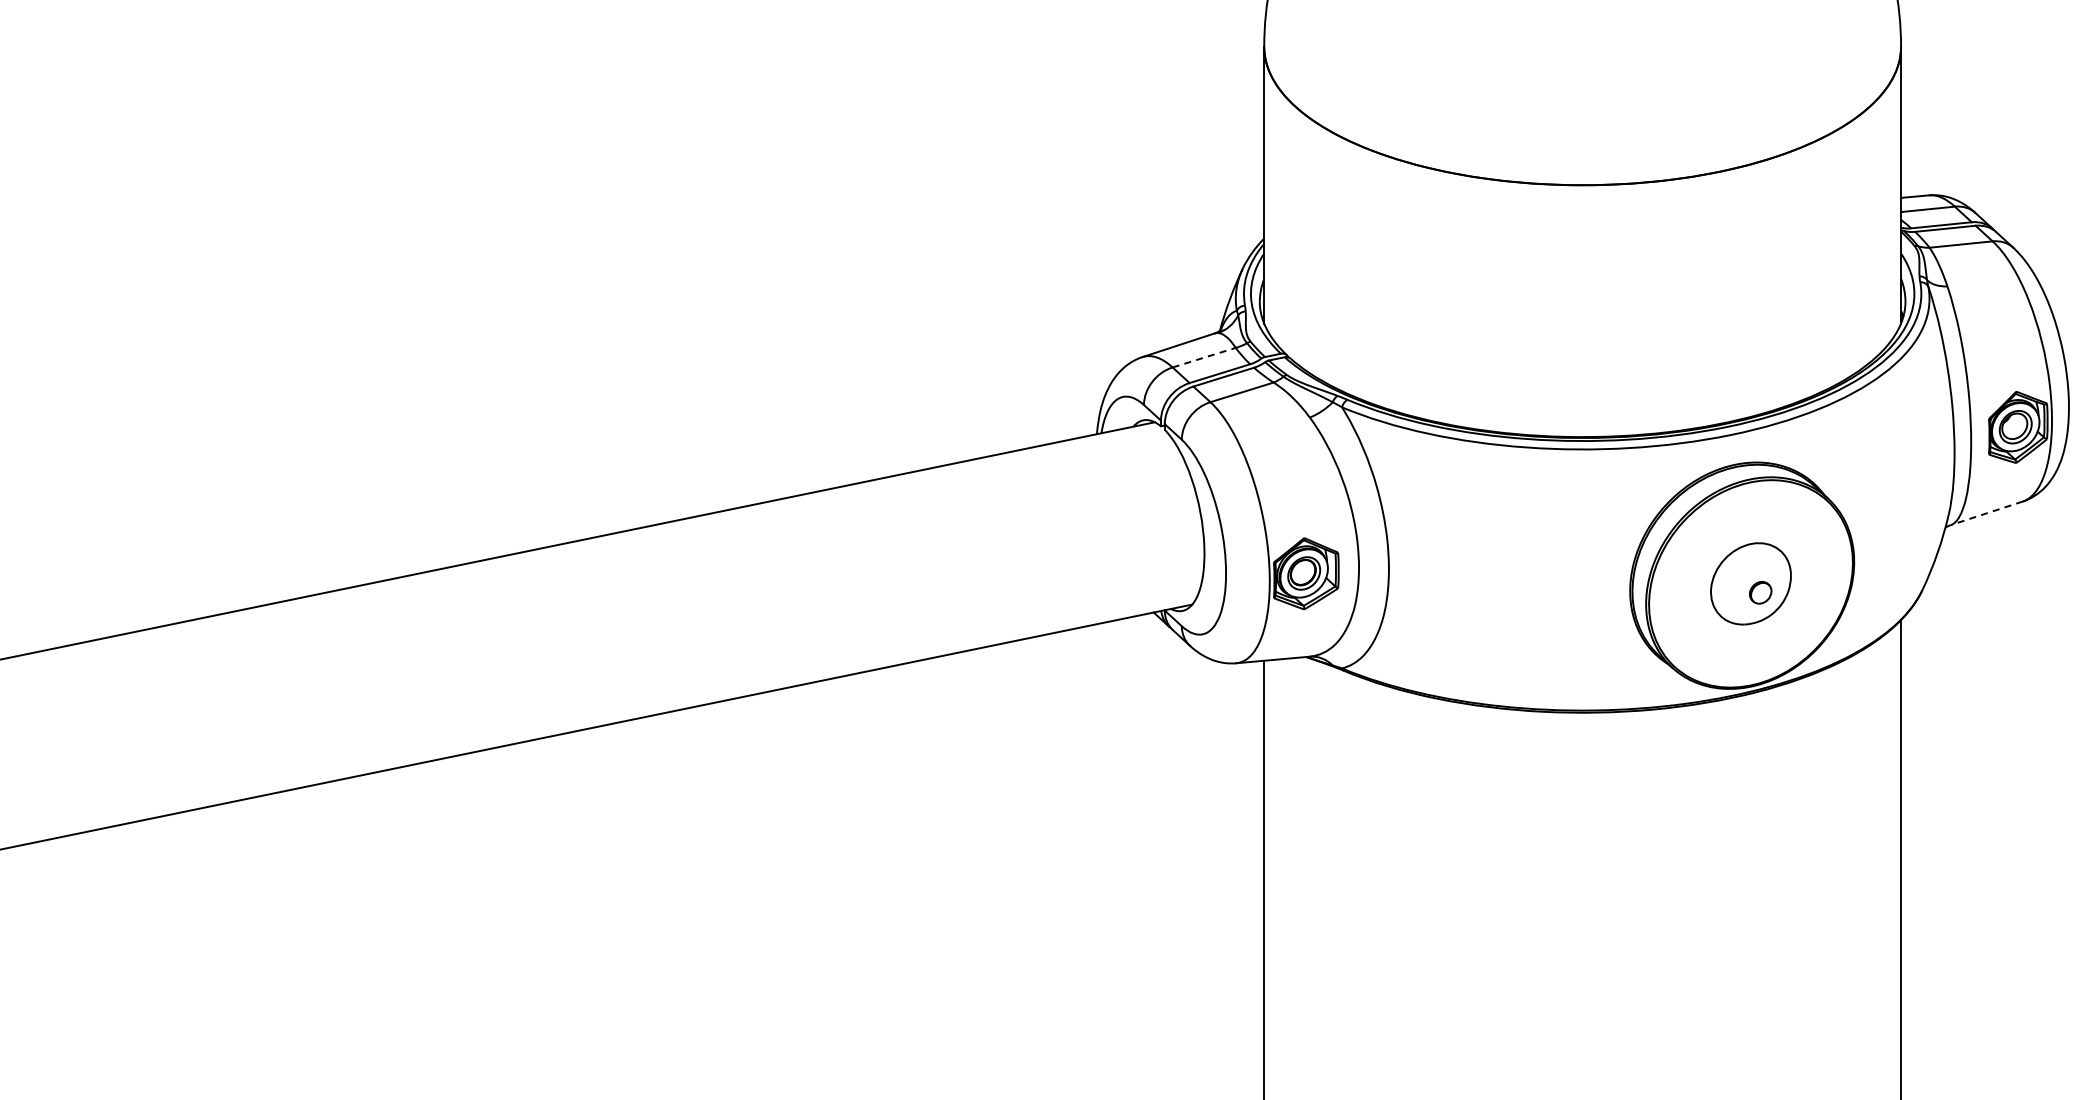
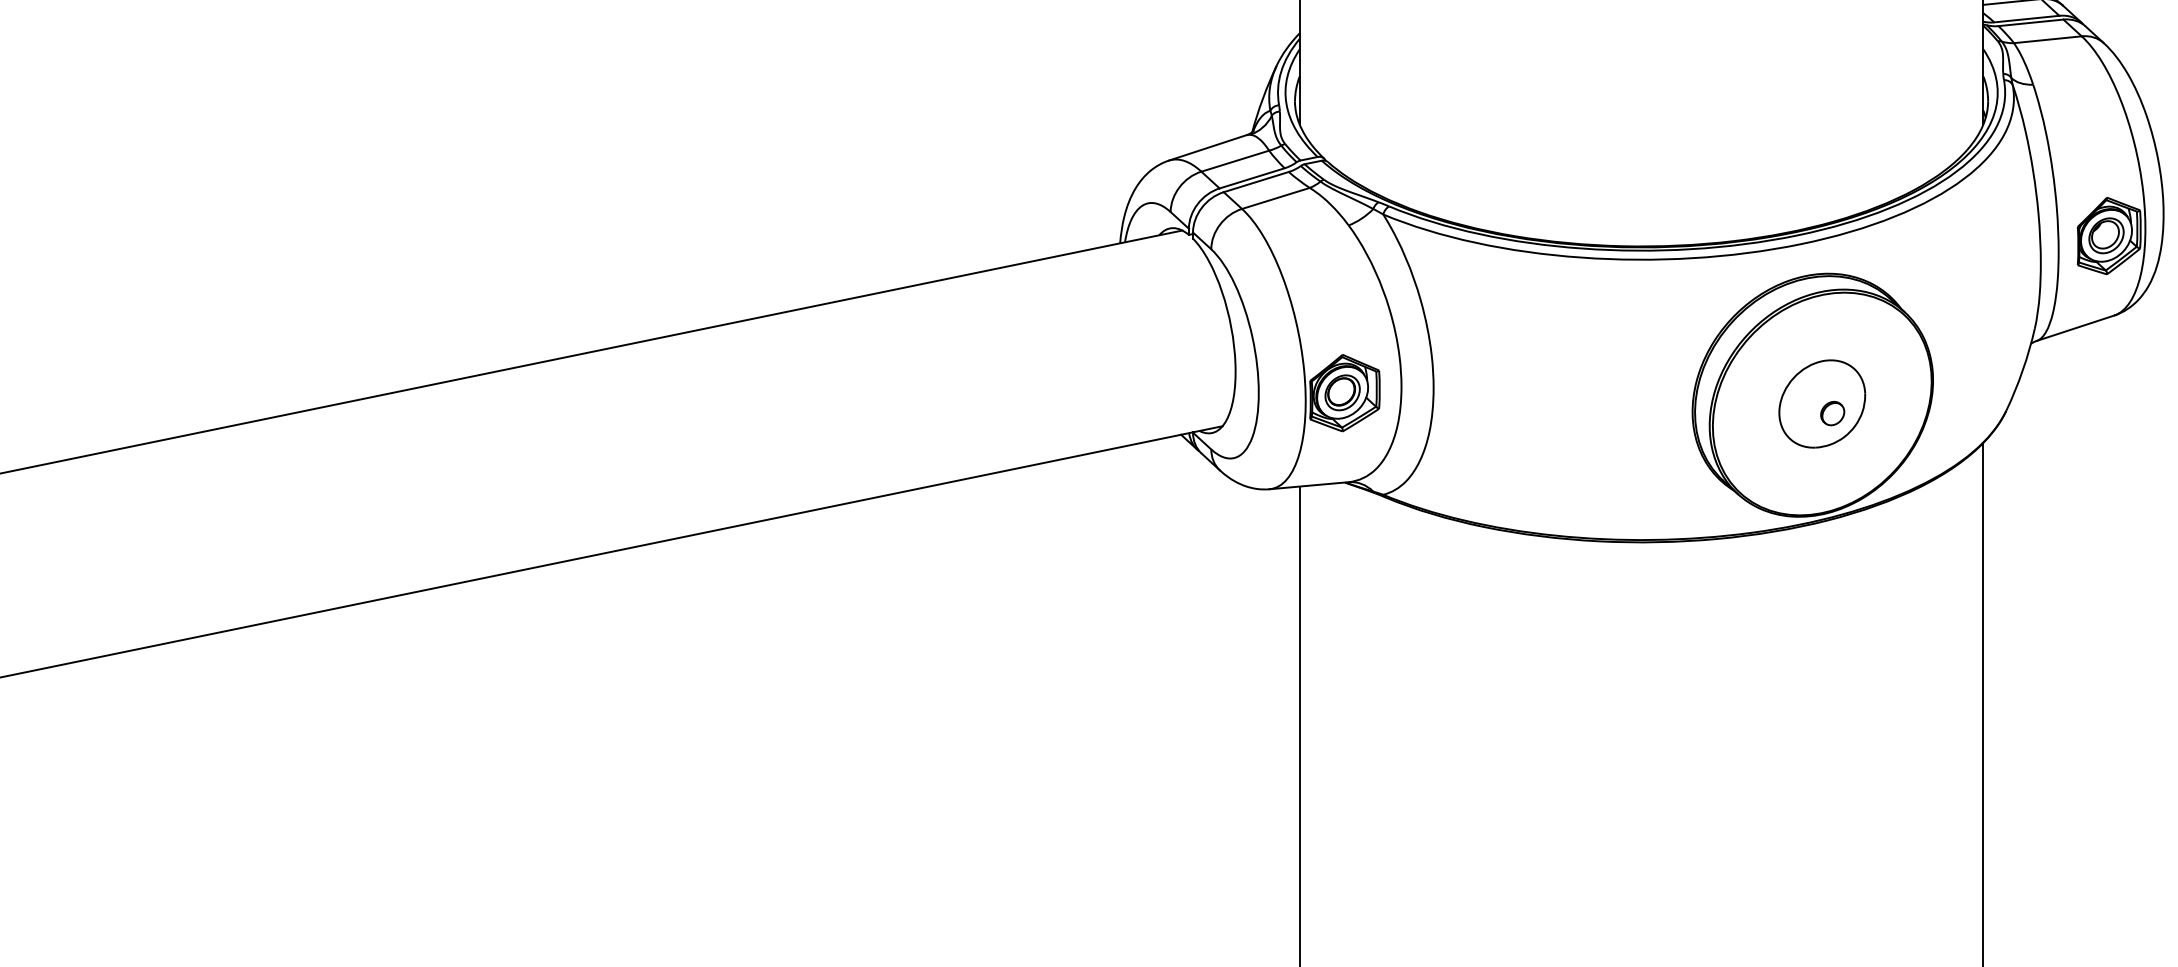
line: (1204, 357) -> (1235, 160), dashed -> solid
line: (1986, 513) -> (2075, 328), dashed -> solid

